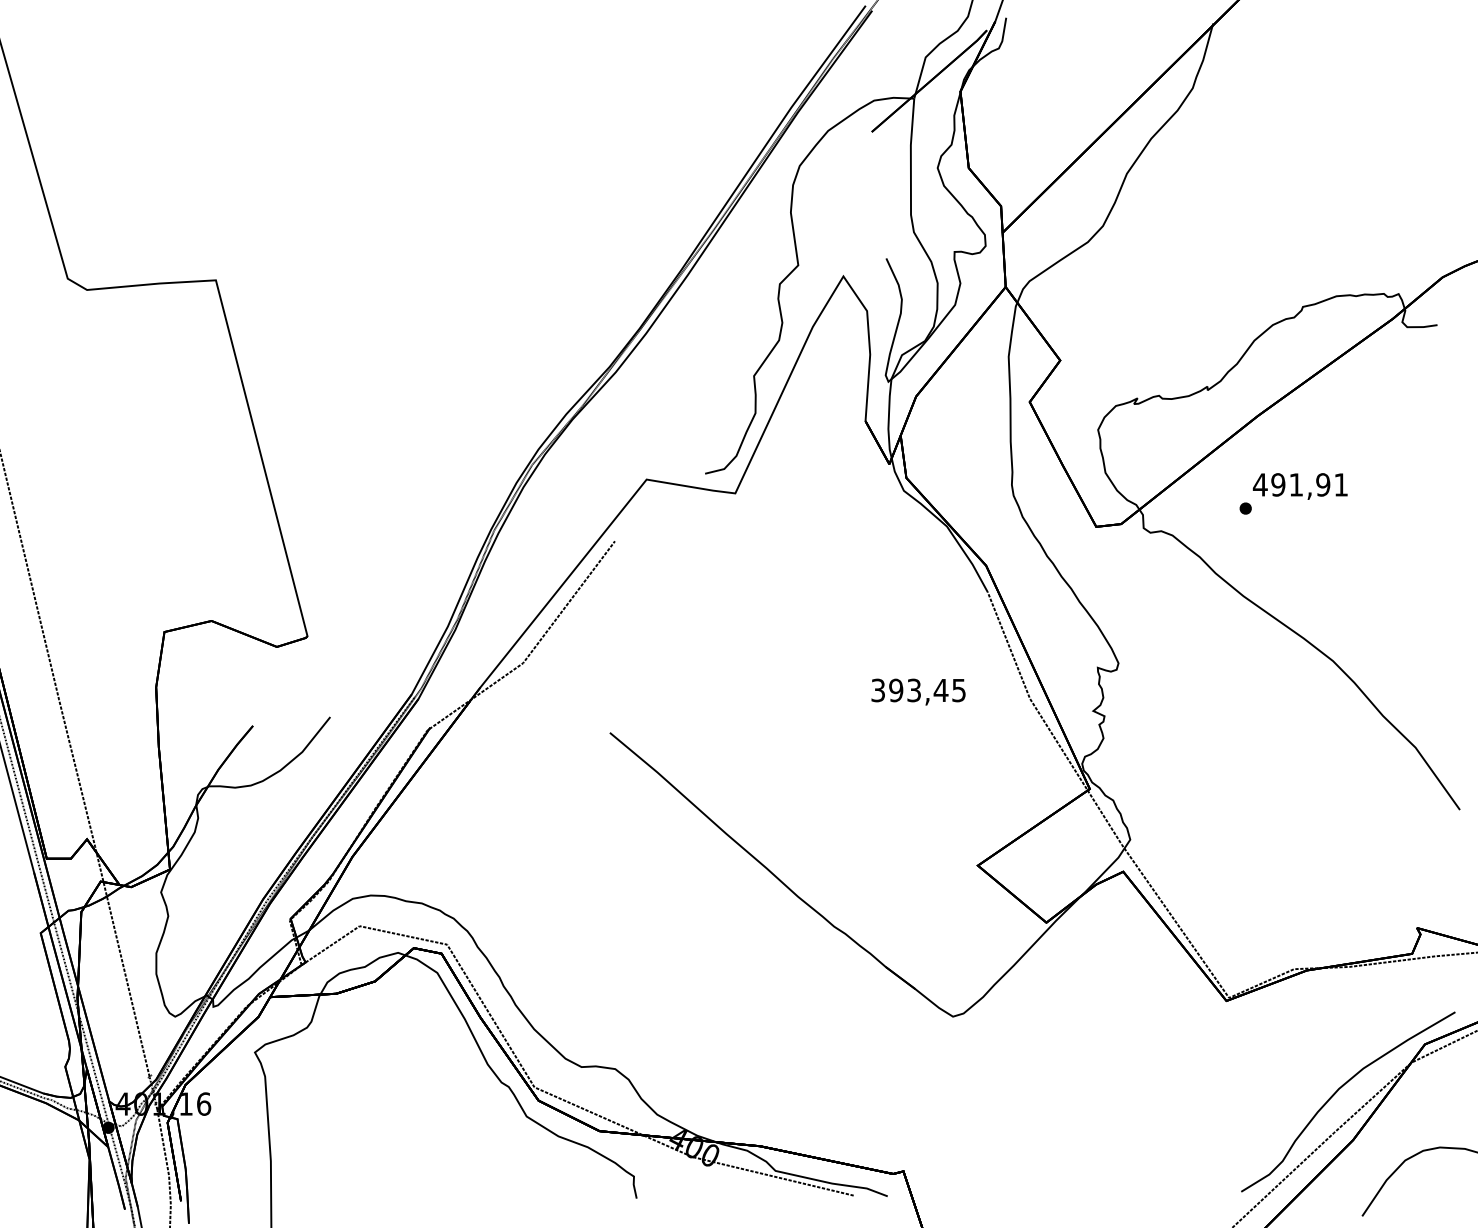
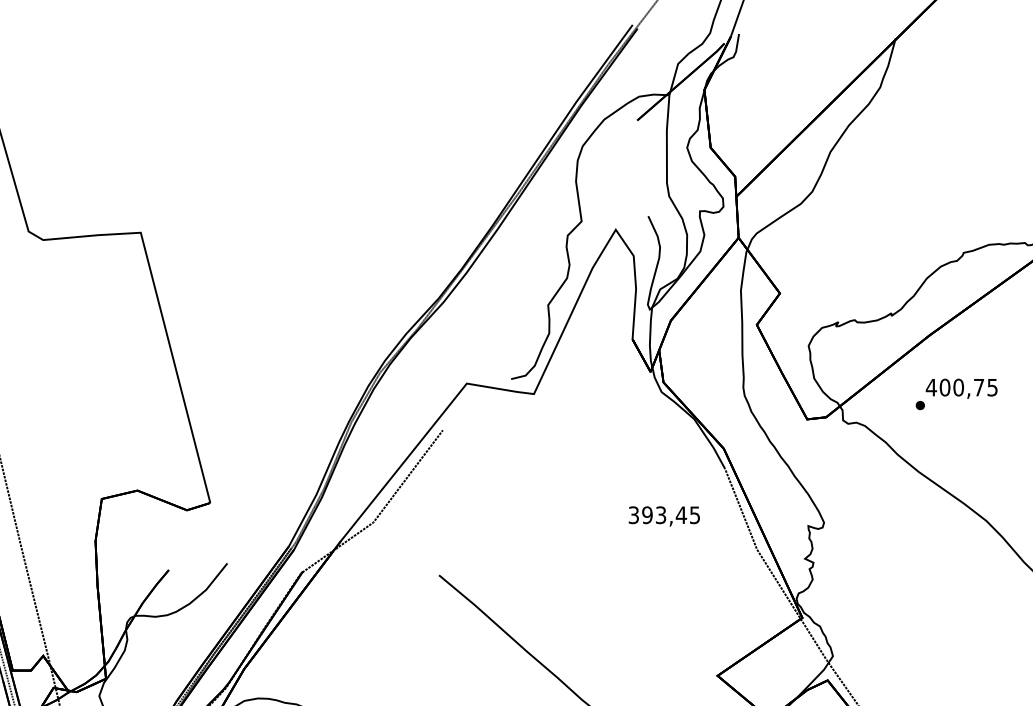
text: (1309, 484) -> (968, 387), 491,91 -> 400,75
text: (918, 691) -> (664, 516), moved

